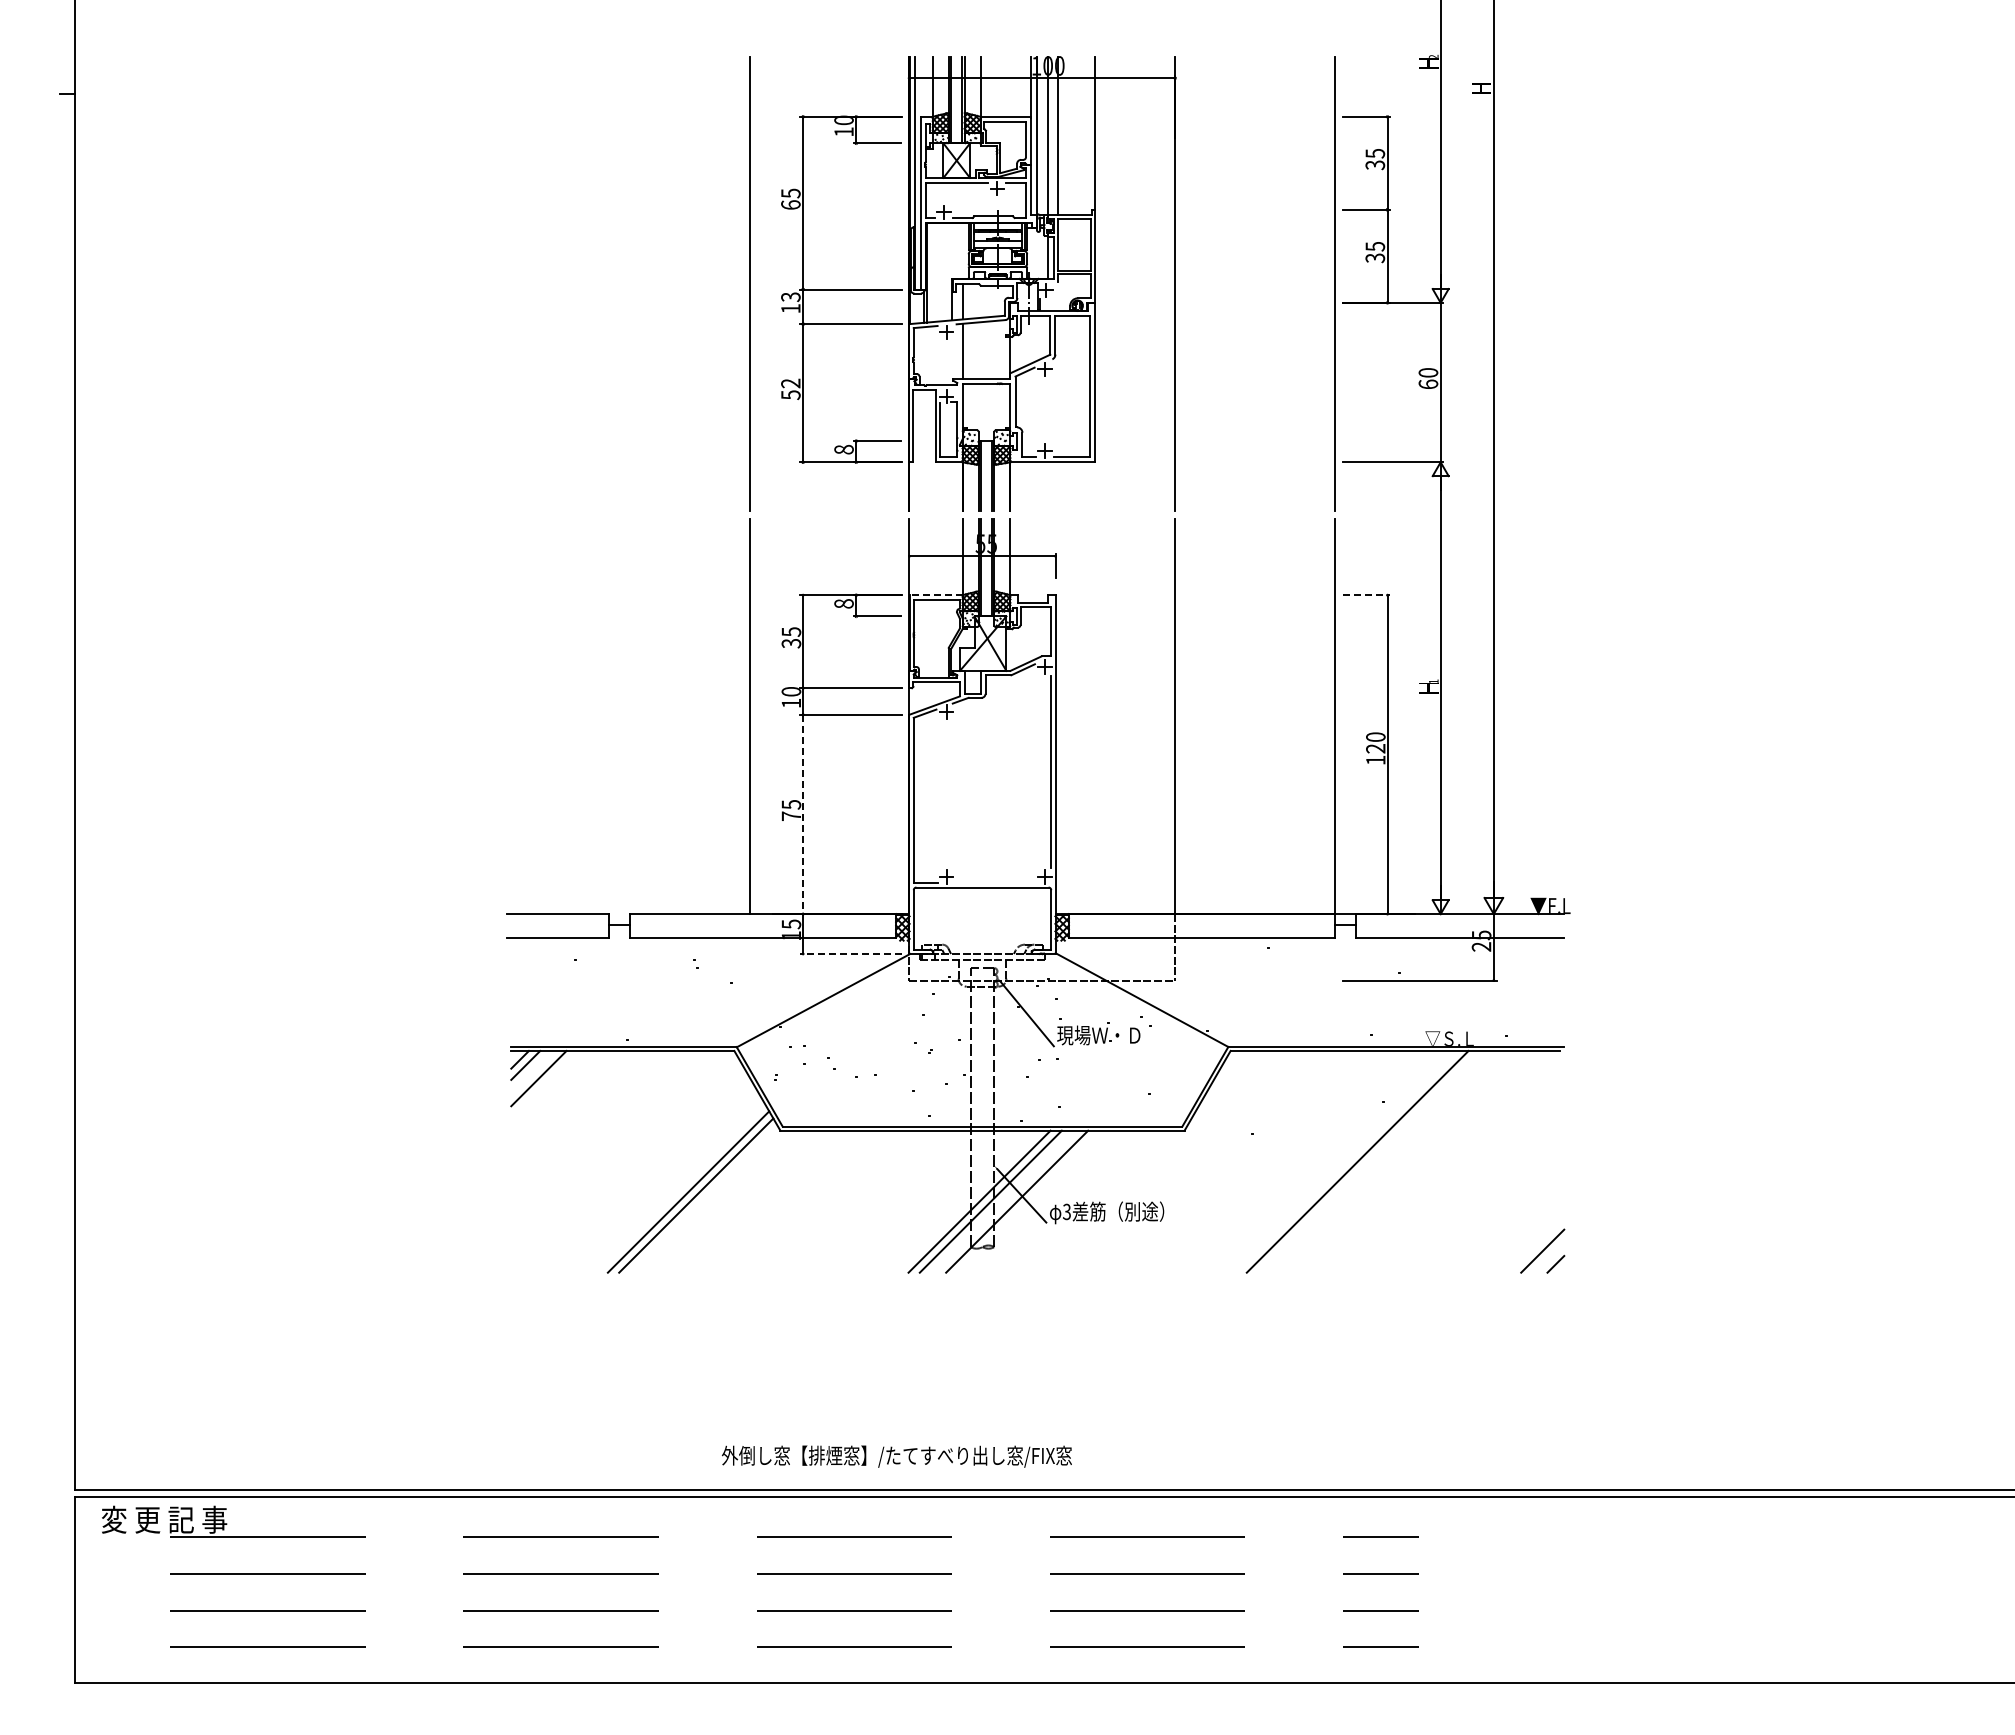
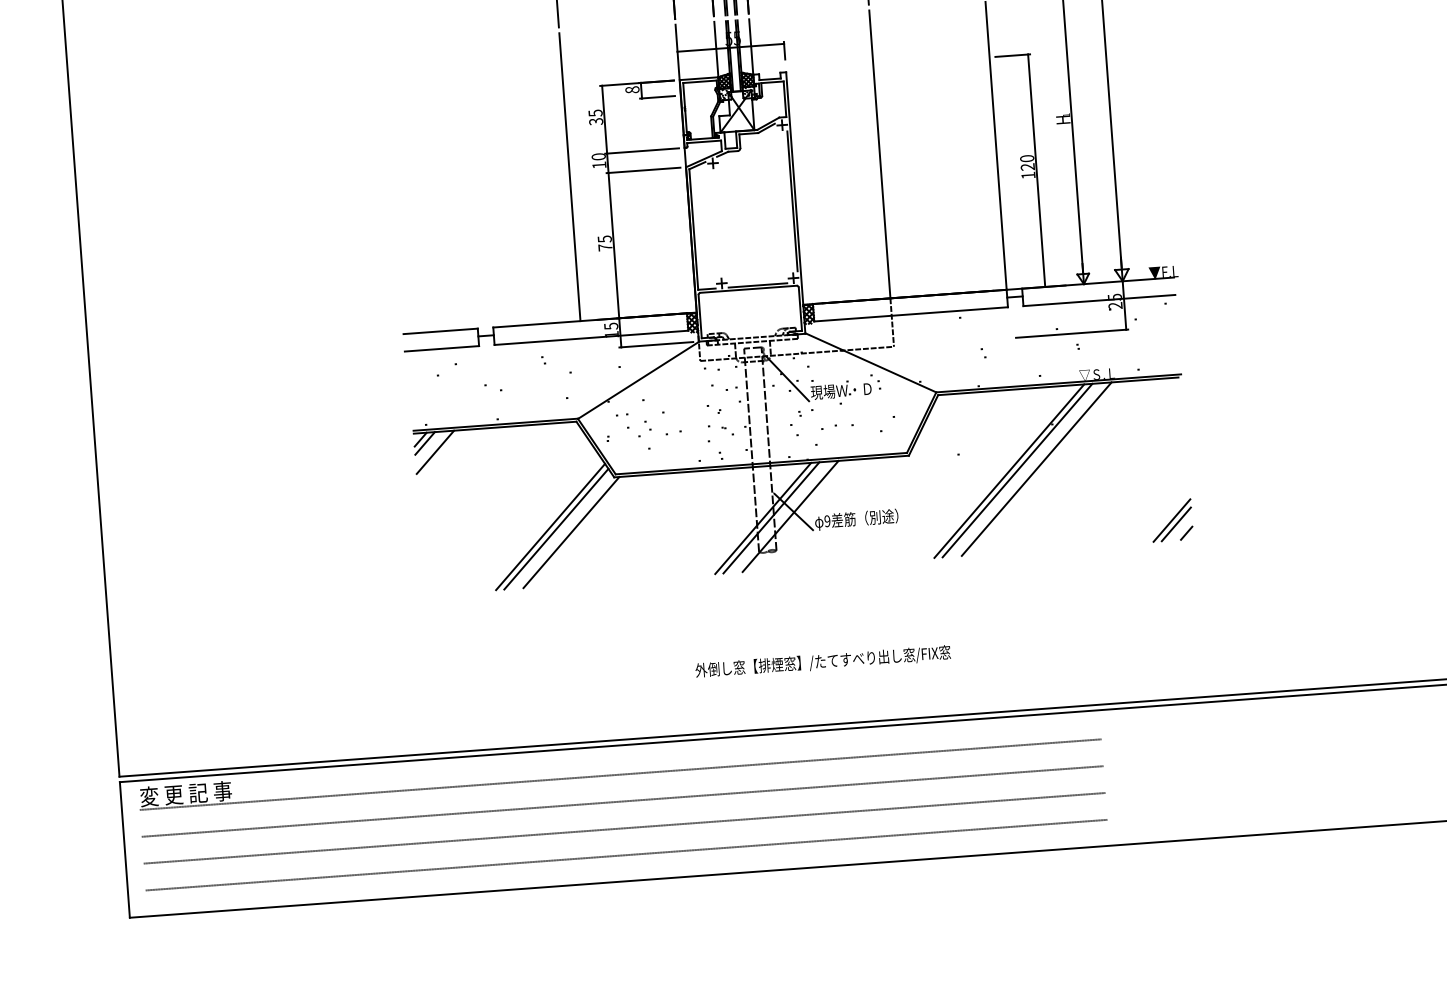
line: (935, 595) -> (698, 78), dashed -> solid
line: (1366, 595) -> (1012, 55), dashed -> solid
line: (803, 814) -> (614, 245), dashed -> solid
line: (995, 883) -> (757, 285), added
line: (851, 953) -> (656, 344), dashed -> solid
line: (1319, 1161) -> (1008, 470), added
line: (1331, 1161) -> (1017, 470), added
line: (716, 1201) -> (571, 532), added
text: (1066, 1212) -> (827, 521), 3 -> 9
line: (1536, 1245) -> (1171, 520), added
text: (896, 1456) -> (822, 661), moved

